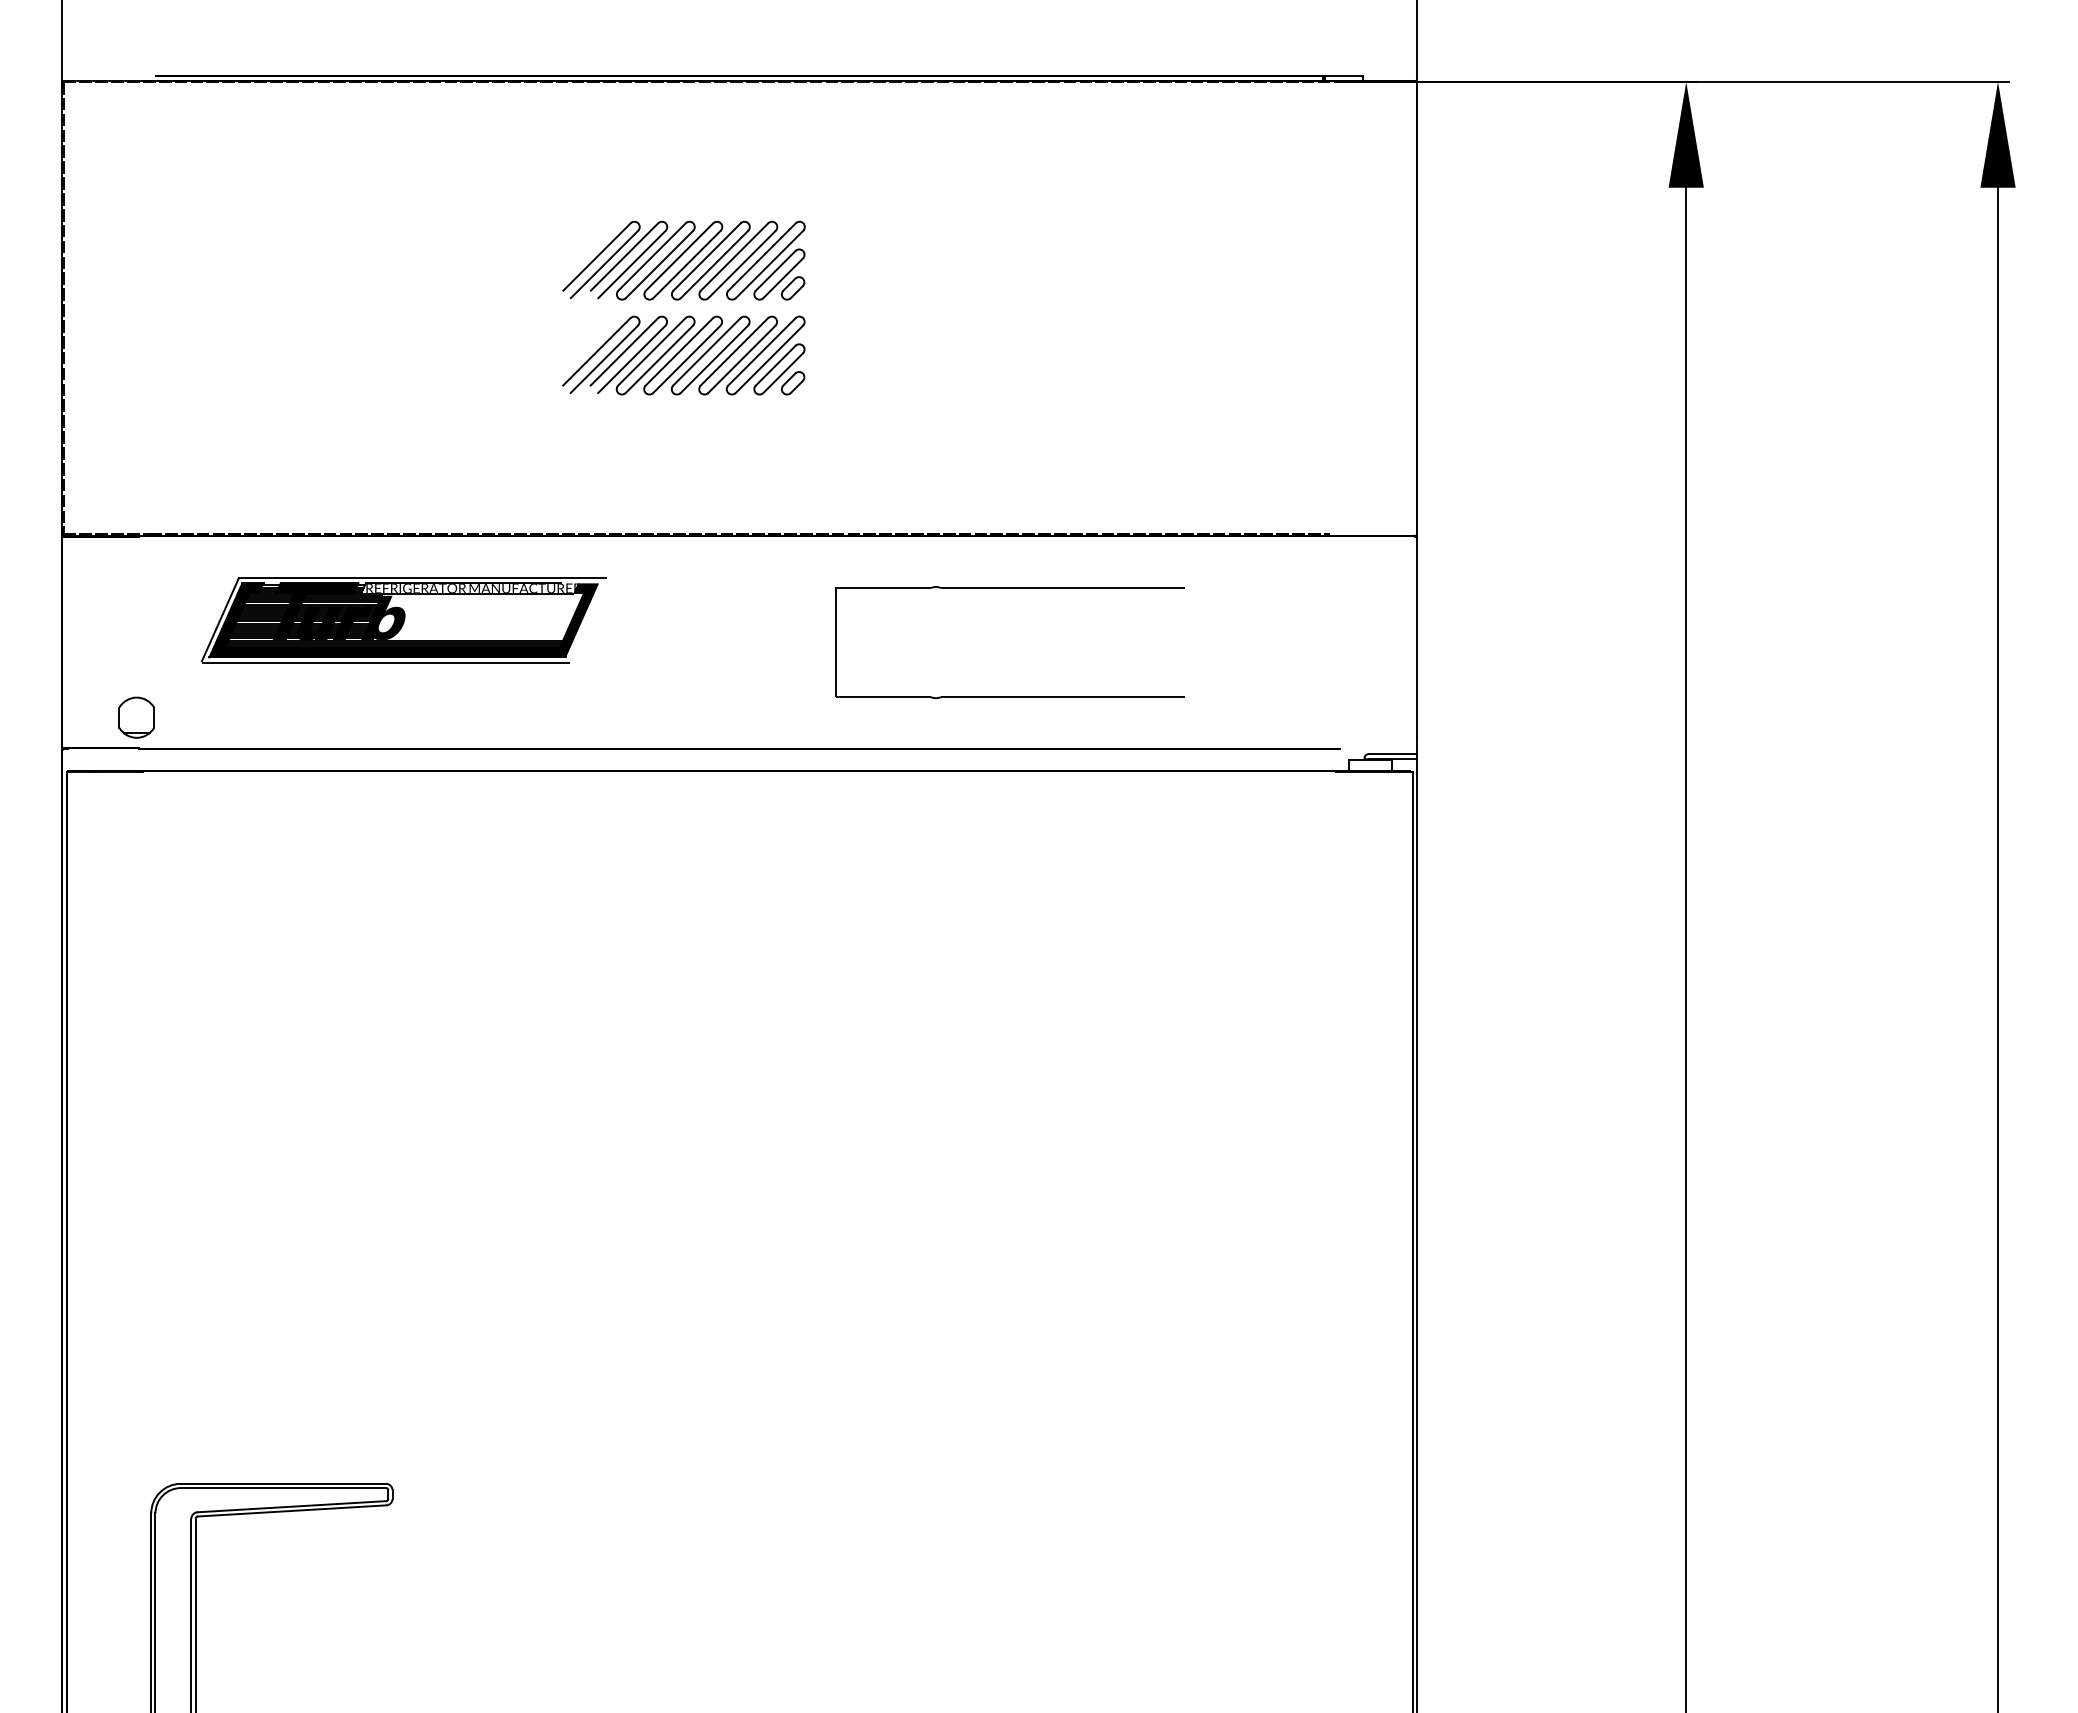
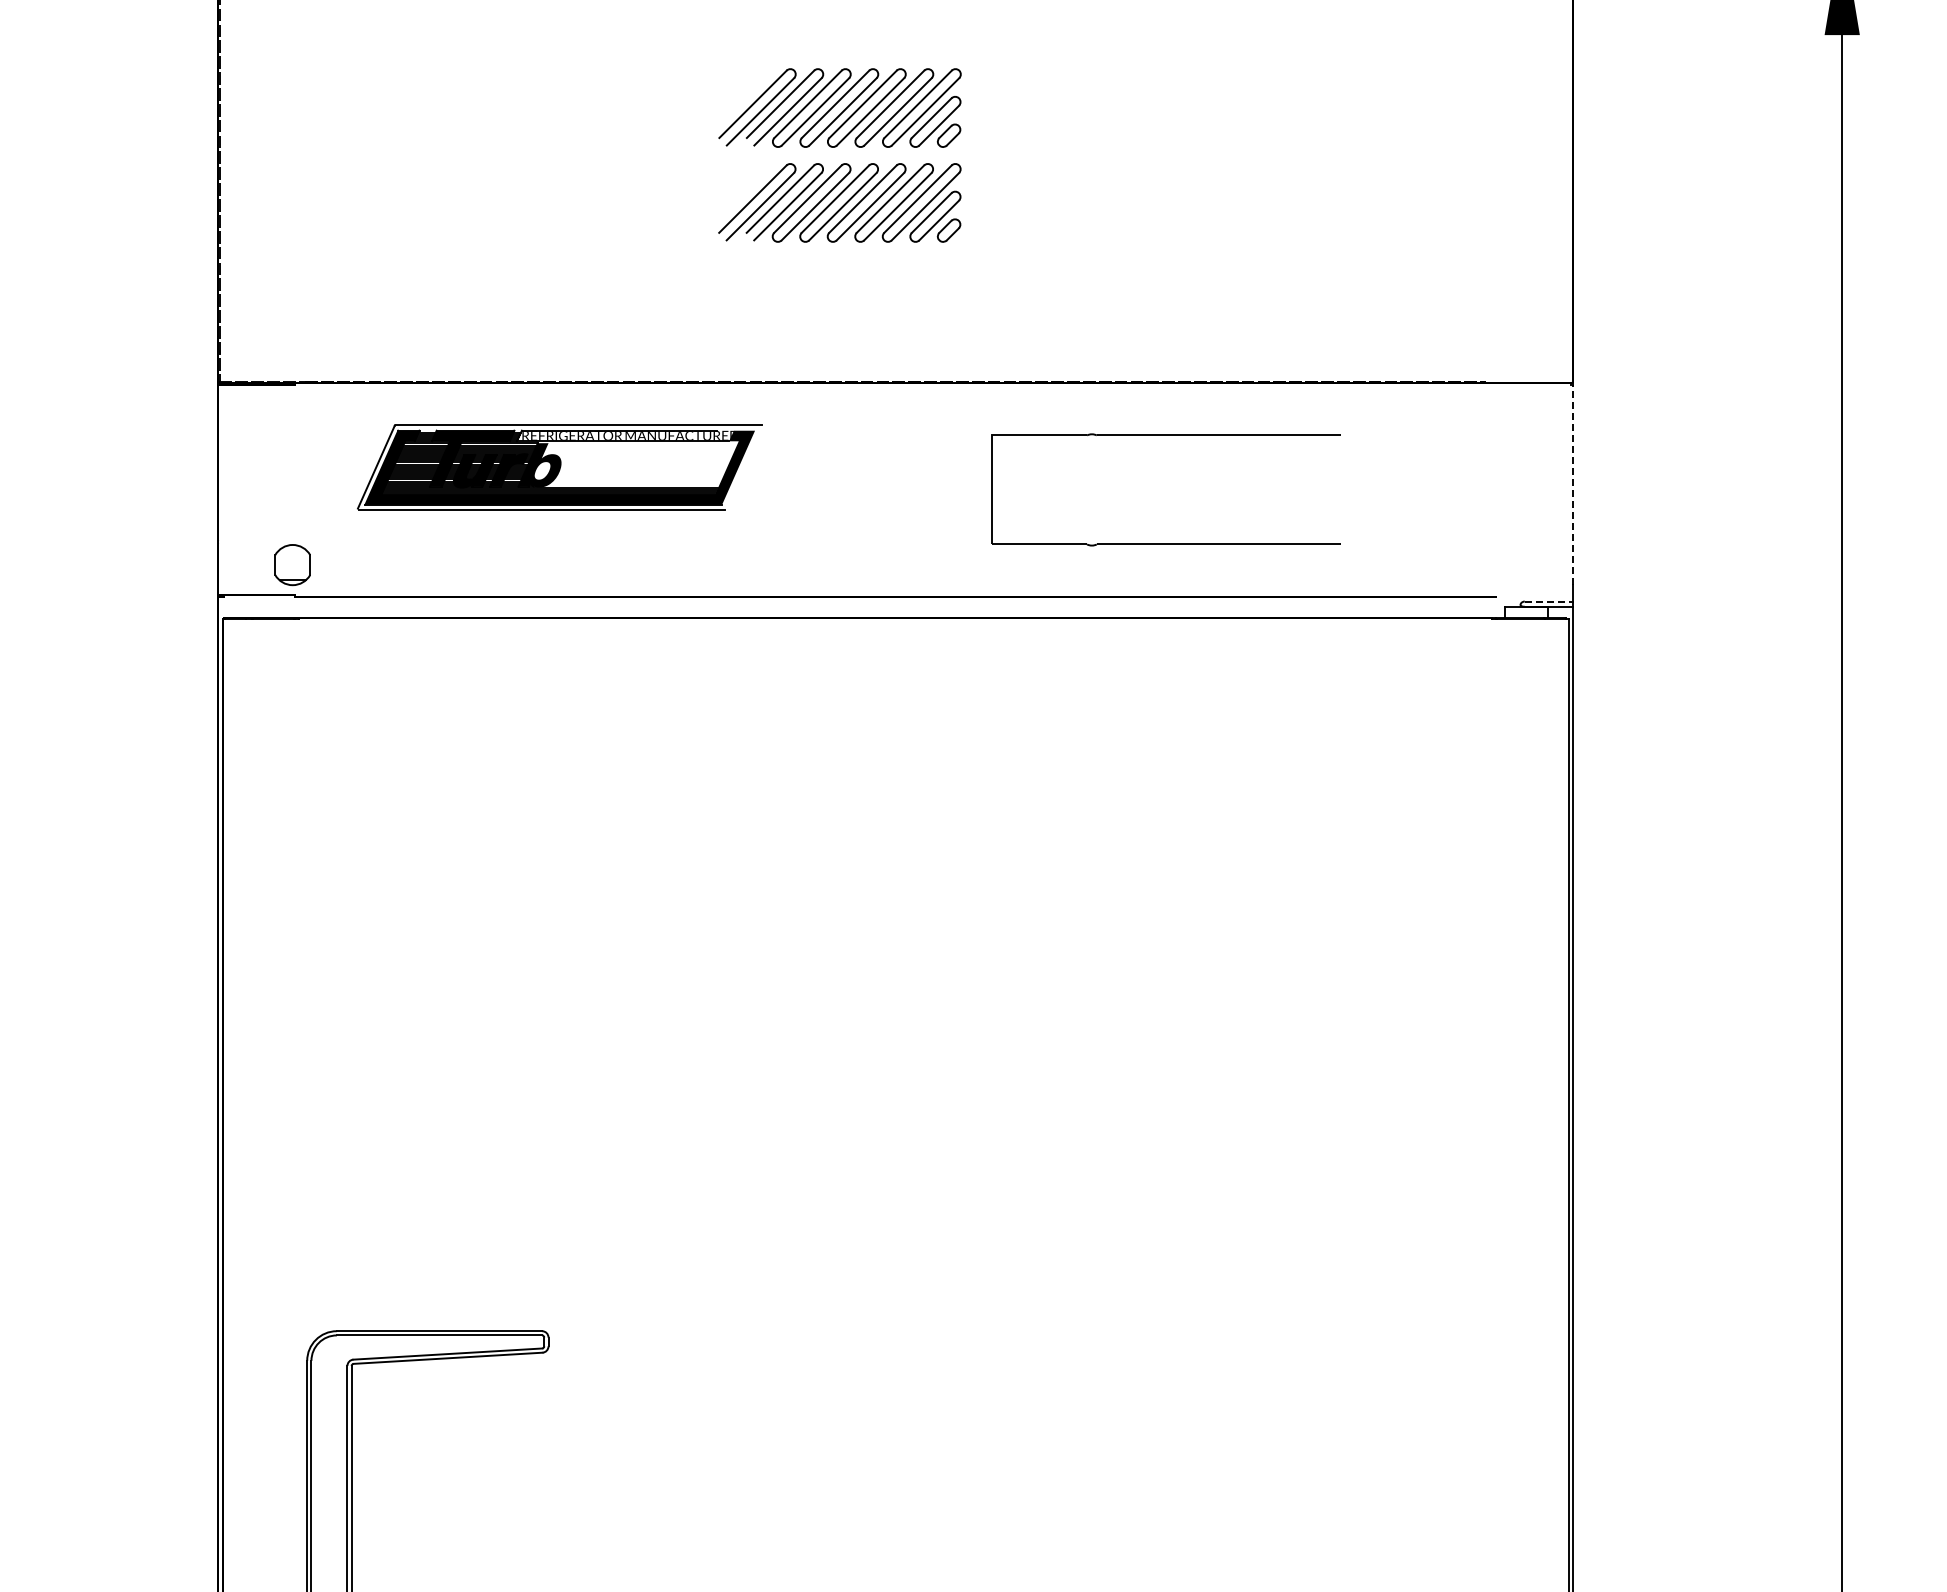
line: (1416, 636) -> (1572, 483), solid -> dashed
line: (1393, 754) -> (1549, 601), solid -> dashed

